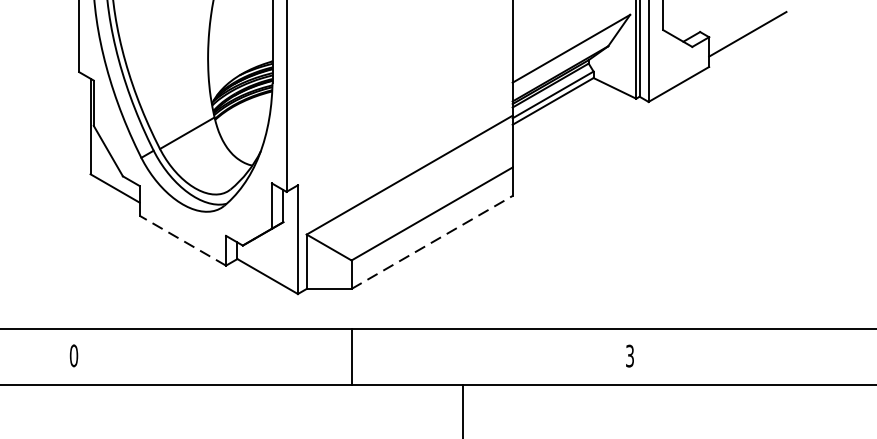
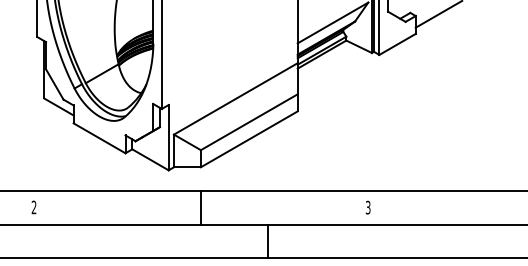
line: (182, 241) -> (99, 138), dashed -> solid
line: (432, 242) -> (249, 139), dashed -> solid
text: (72, 355) -> (33, 207), 0 -> 2

